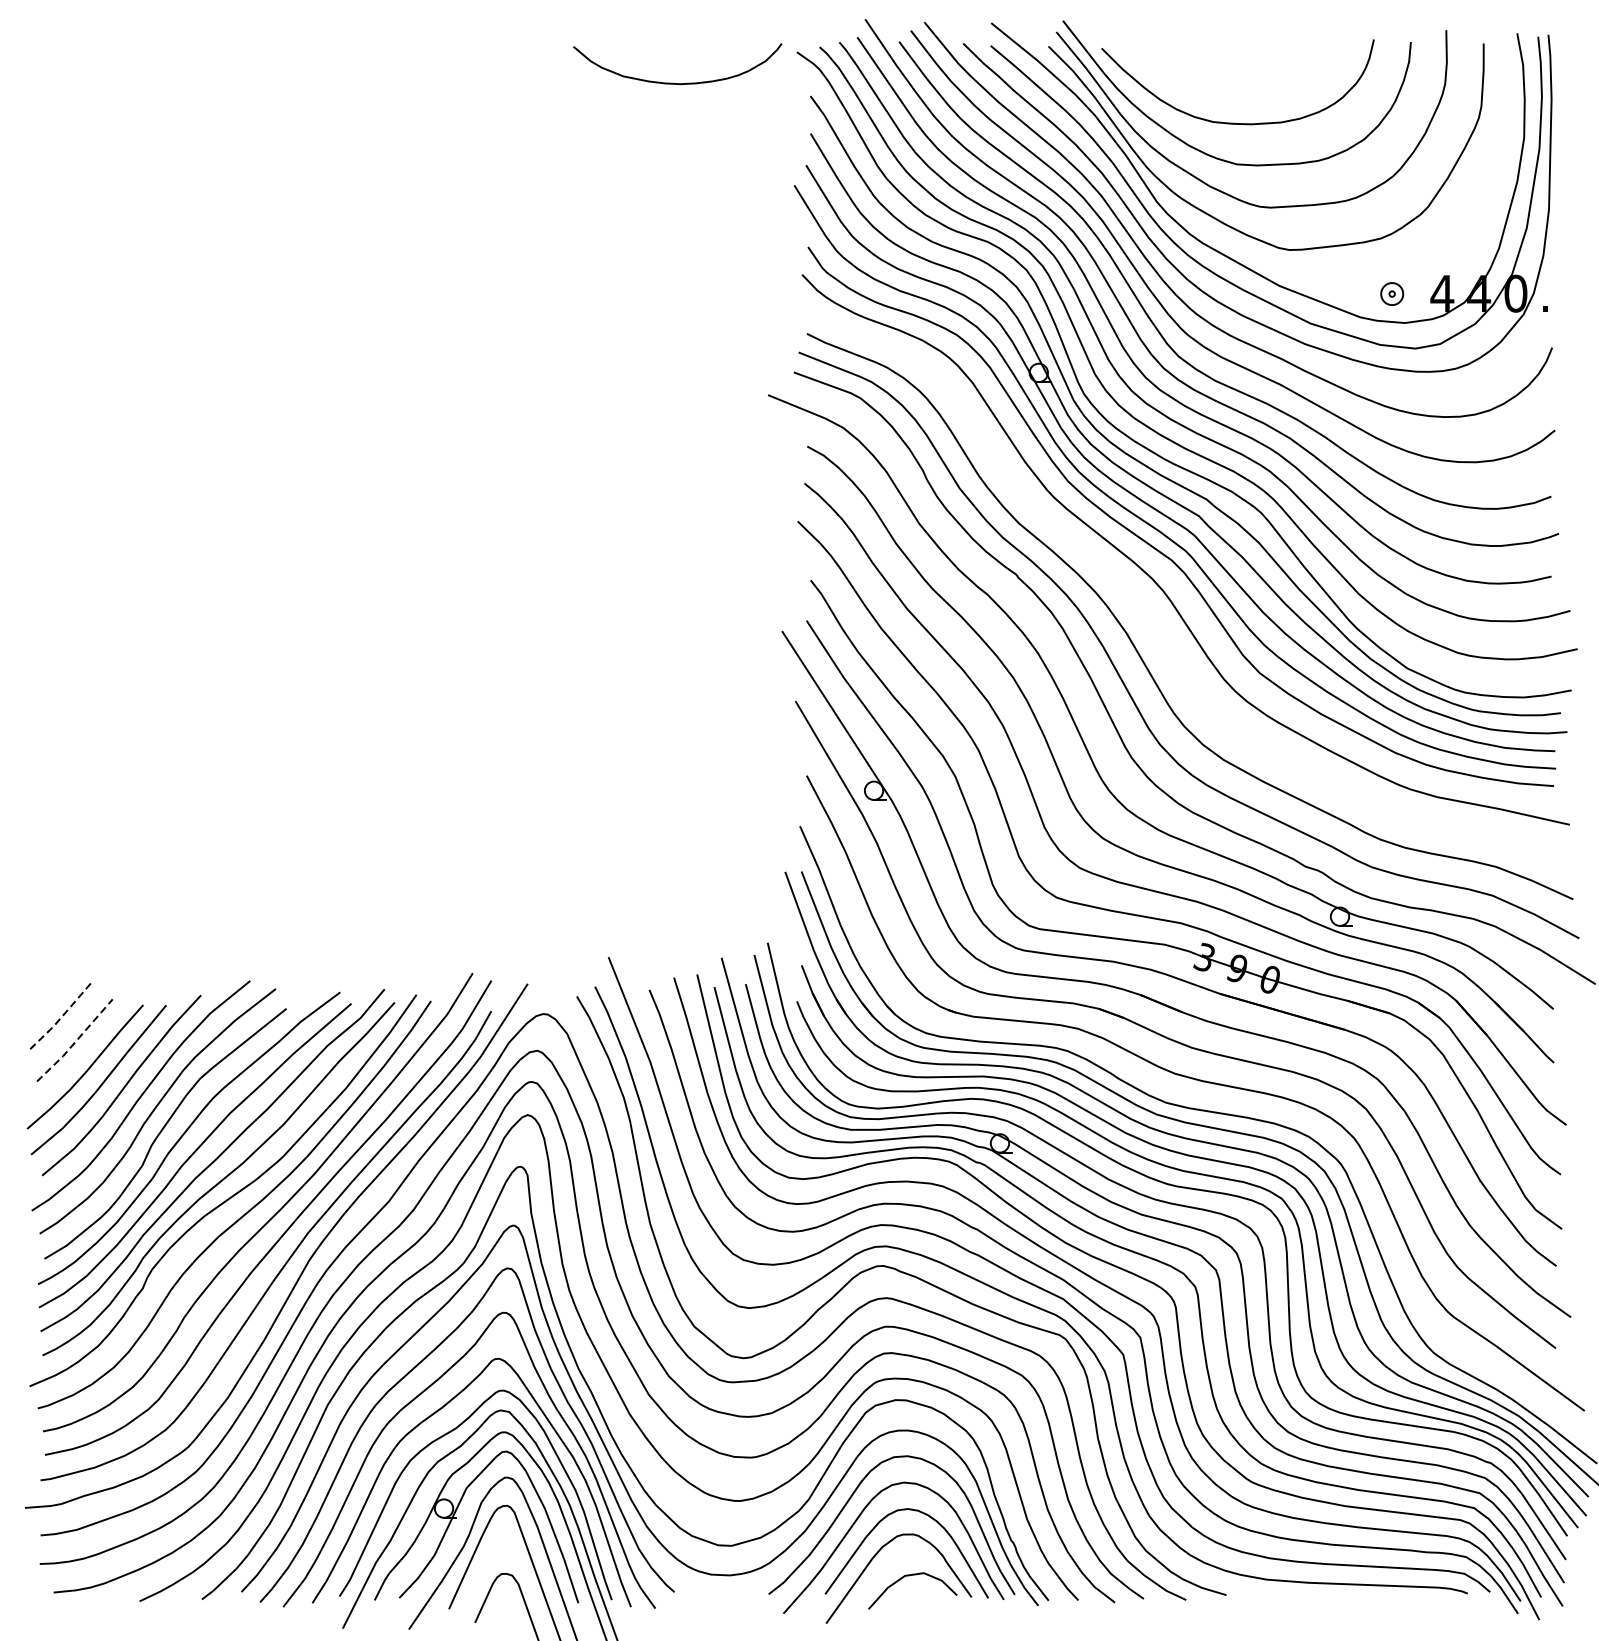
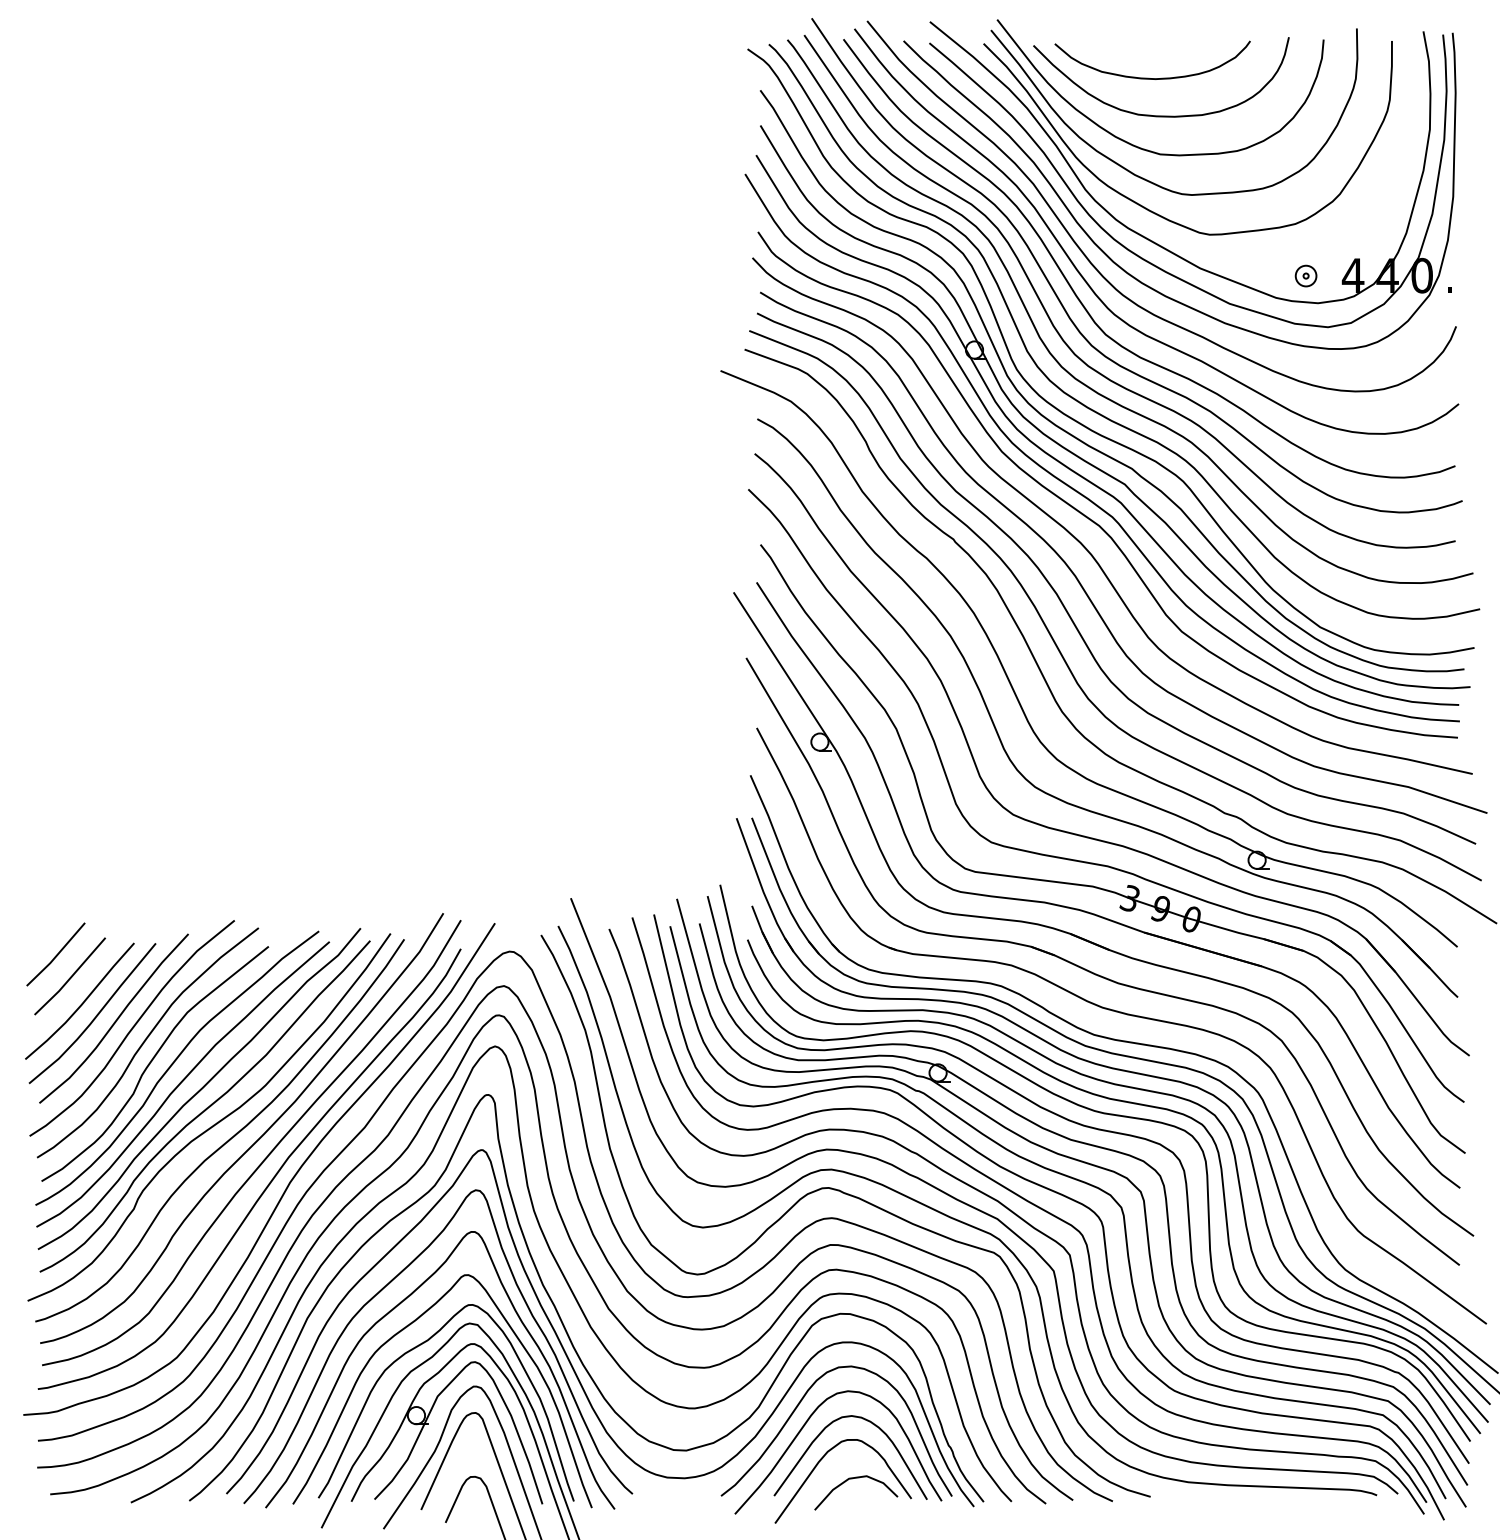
curve: (673, 82) -> (1148, 77), moved
curve: (1150, 618) -> (1079, 580), added
line: (60, 1018) -> (56, 955), dashed -> solid
line: (75, 1041) -> (70, 977), dashed -> solid

